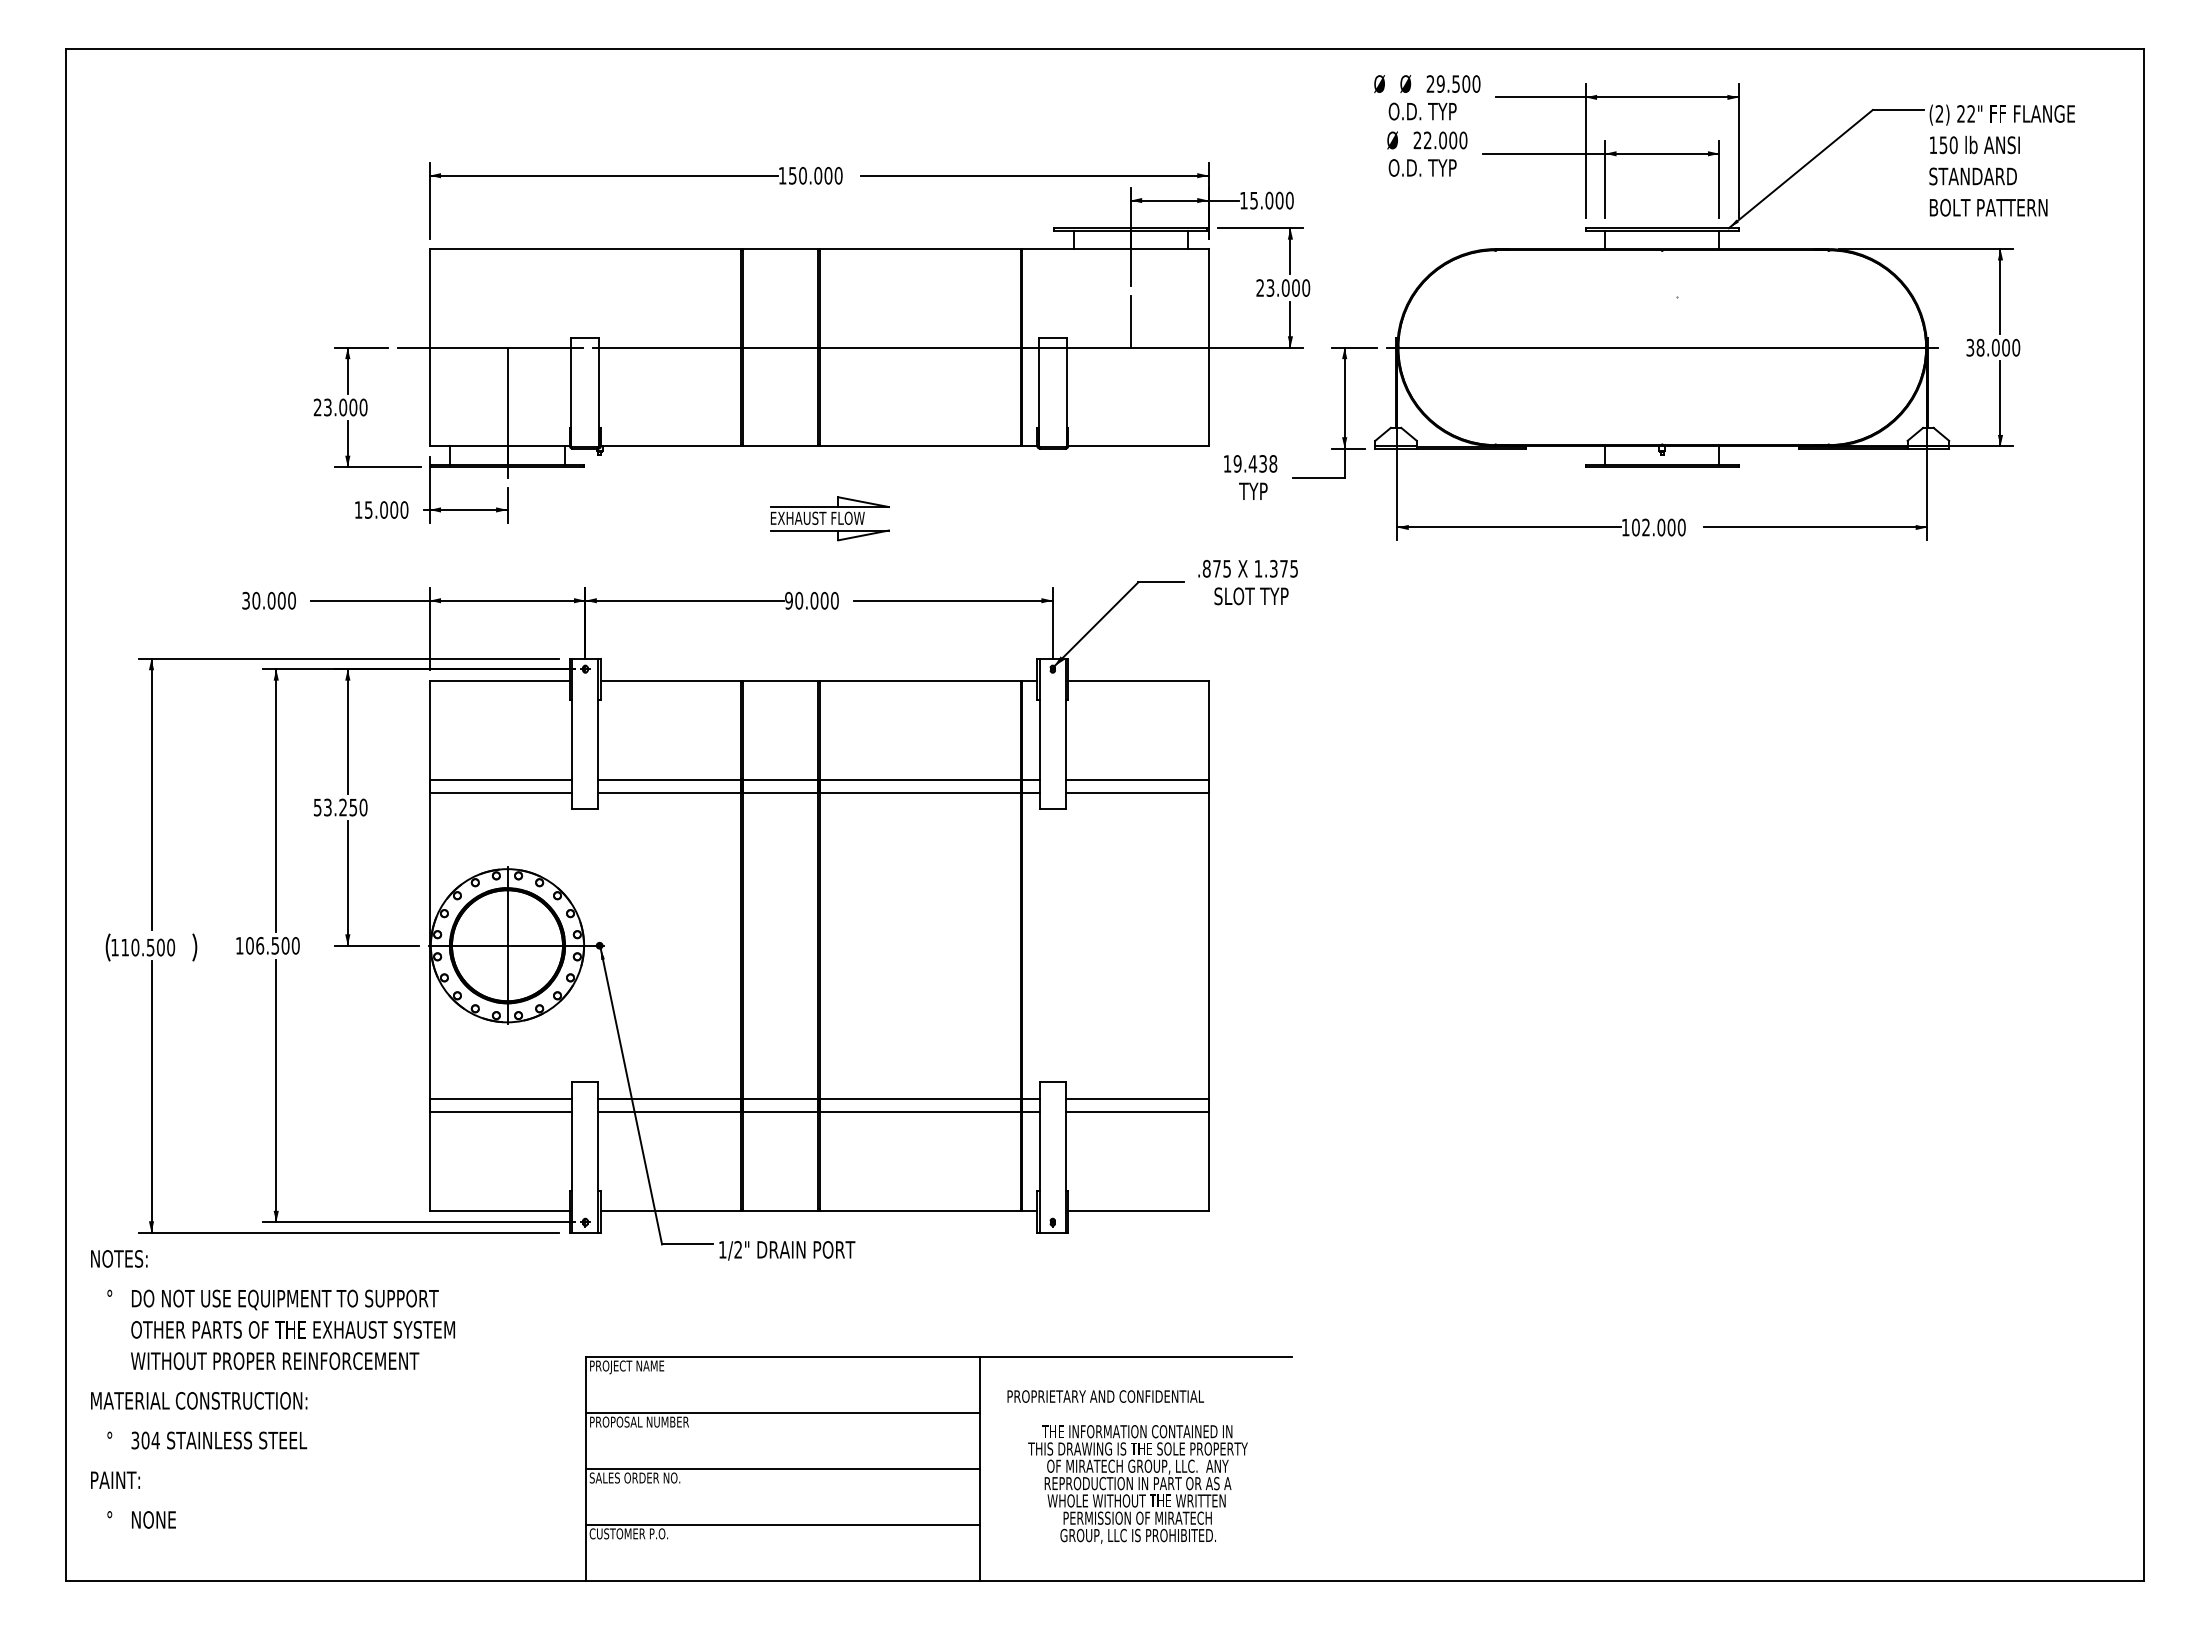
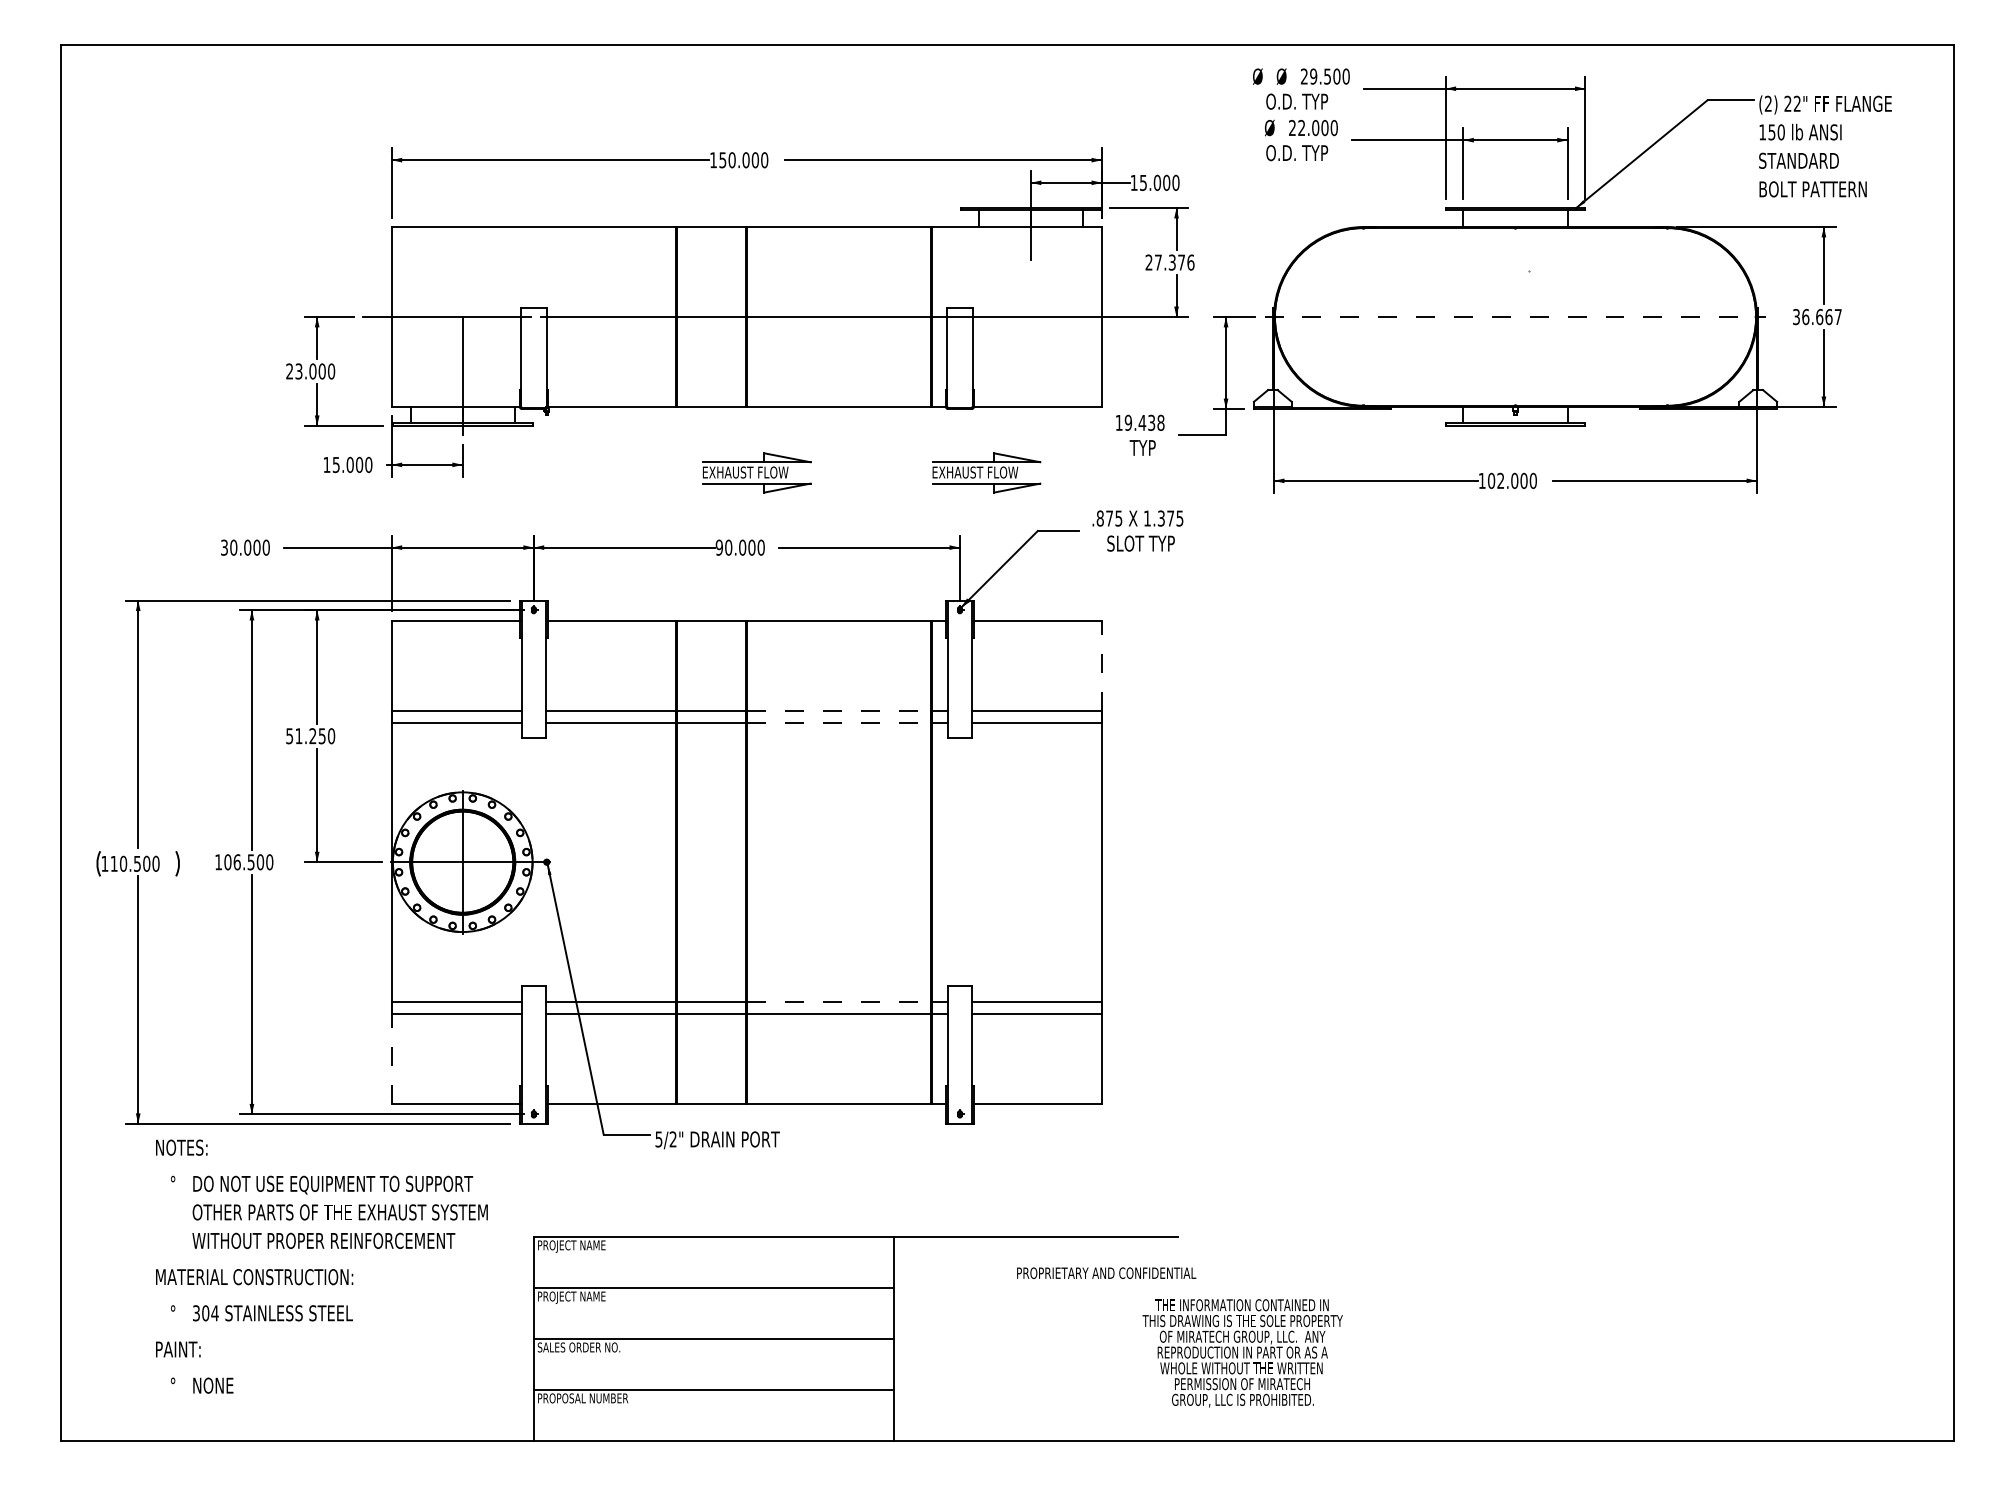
text: (1288, 287) -> (1174, 262), 23.000 -> 27.376
line: (1130, 321) -> (1030, 293), removed
line: (1662, 347) -> (1515, 316), solid -> dashed
text: (1998, 347) -> (1822, 316), 38.000 -> 36.667
part: (1081, 518) -> (986, 472), added
line: (1208, 729) -> (1101, 665), solid -> dashed
line: (920, 779) -> (839, 710), solid -> dashed
line: (920, 792) -> (839, 722), solid -> dashed
text: (327, 807) -> (298, 736), 53.250 -> 51.250
line: (920, 1098) -> (839, 1001), solid -> dashed
line: (429, 1160) -> (391, 1057), solid -> dashed
text: (722, 1249) -> (658, 1139), 1/2" -> 5/2"
text: (272, 1389) -> (321, 1266), moved
text: (1105, 1396) -> (1106, 1273), moved
text: (648, 1423) -> (591, 1297), PROPOSAL NUMBER -> PROJECT NAME
text: (1137, 1484) -> (1242, 1353), moved
text: (638, 1533) -> (582, 1398), CUSTOMER P.O. -> PROPOSAL NUMBER

